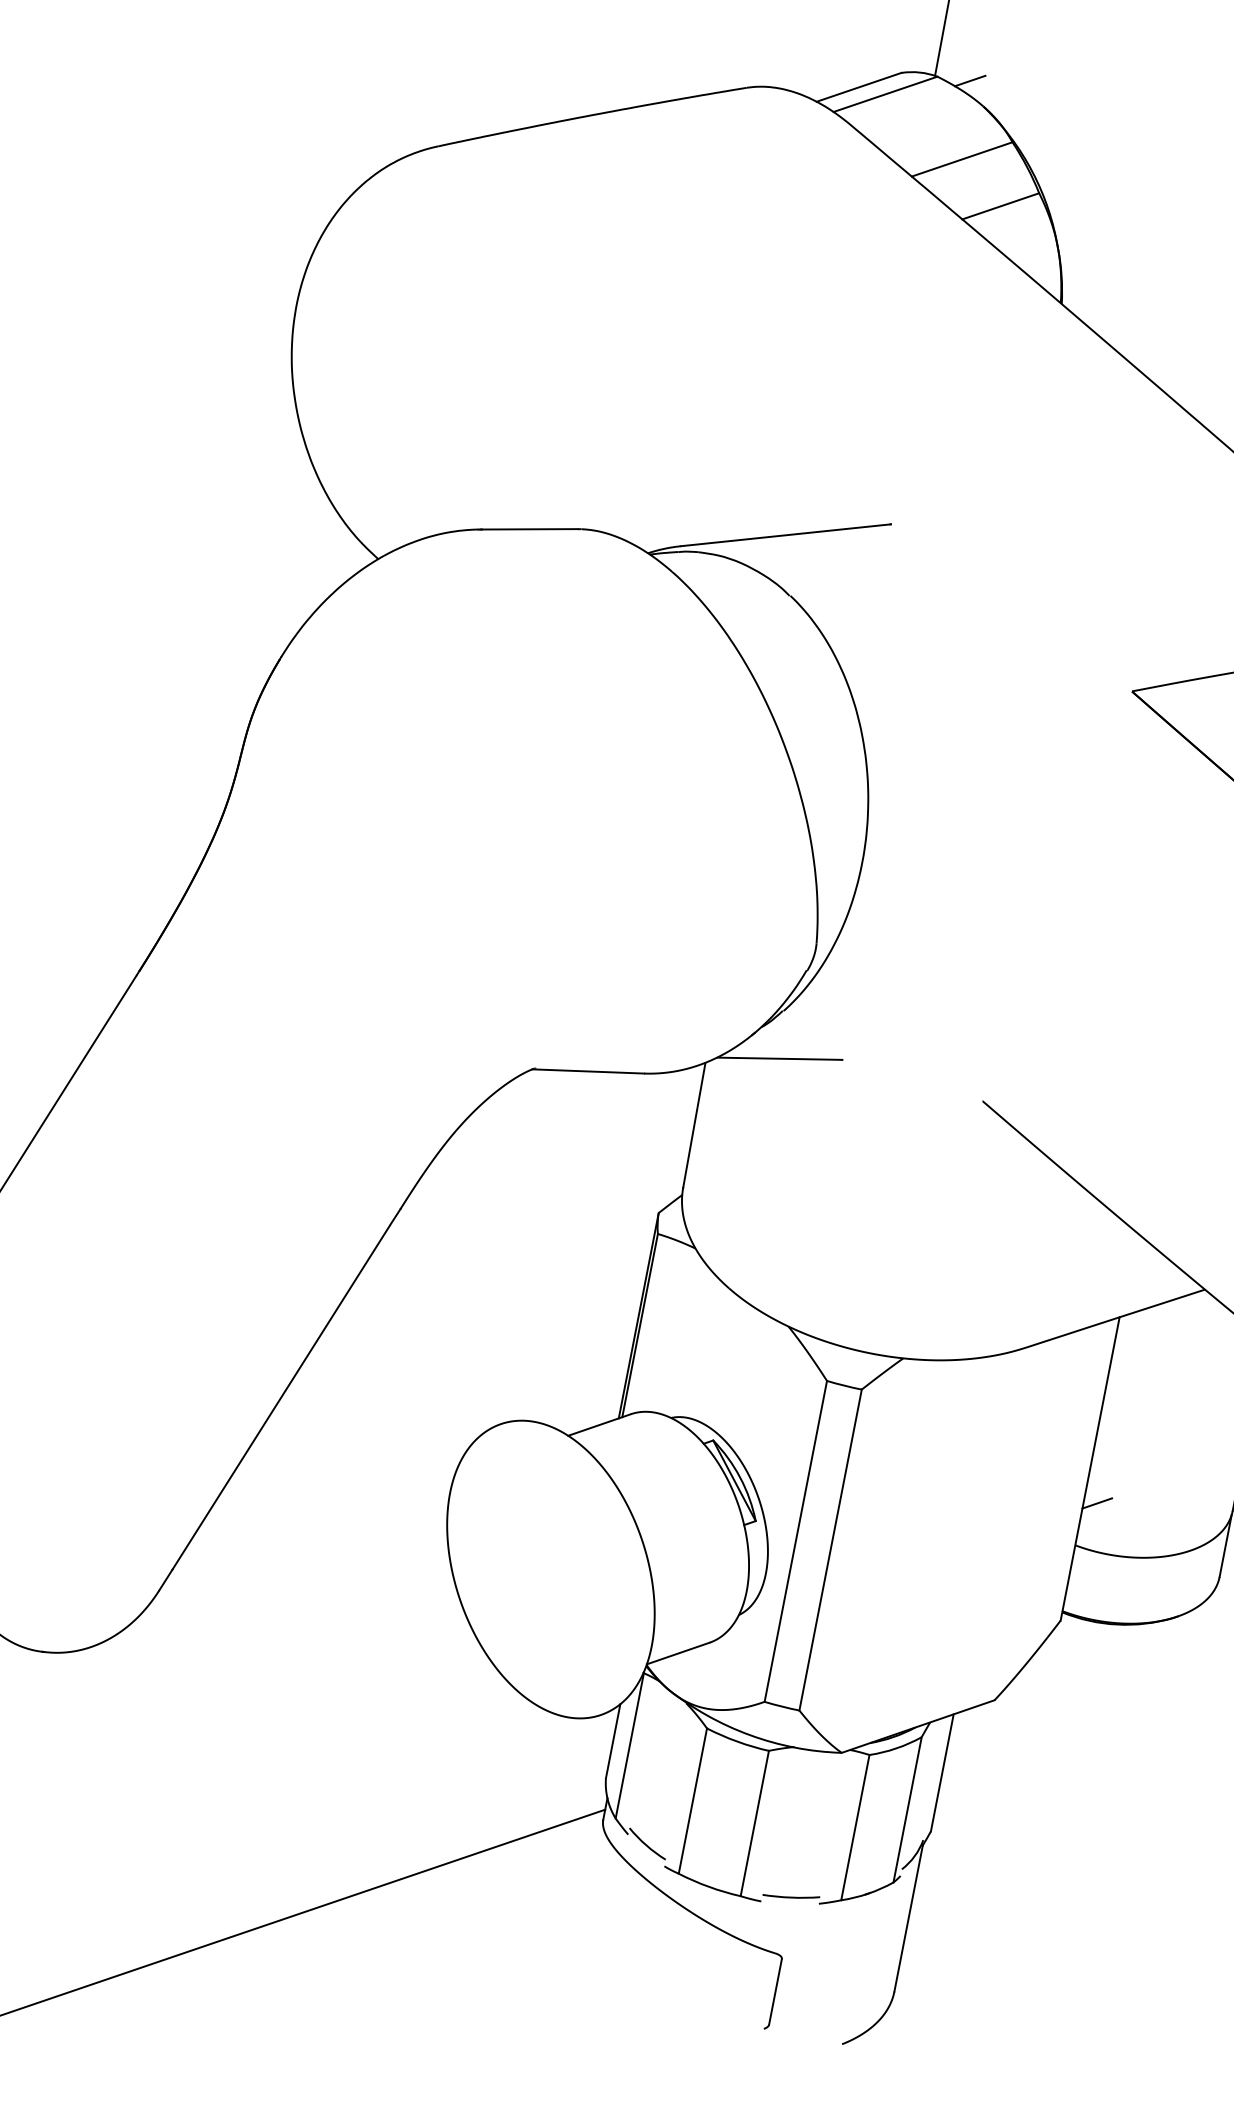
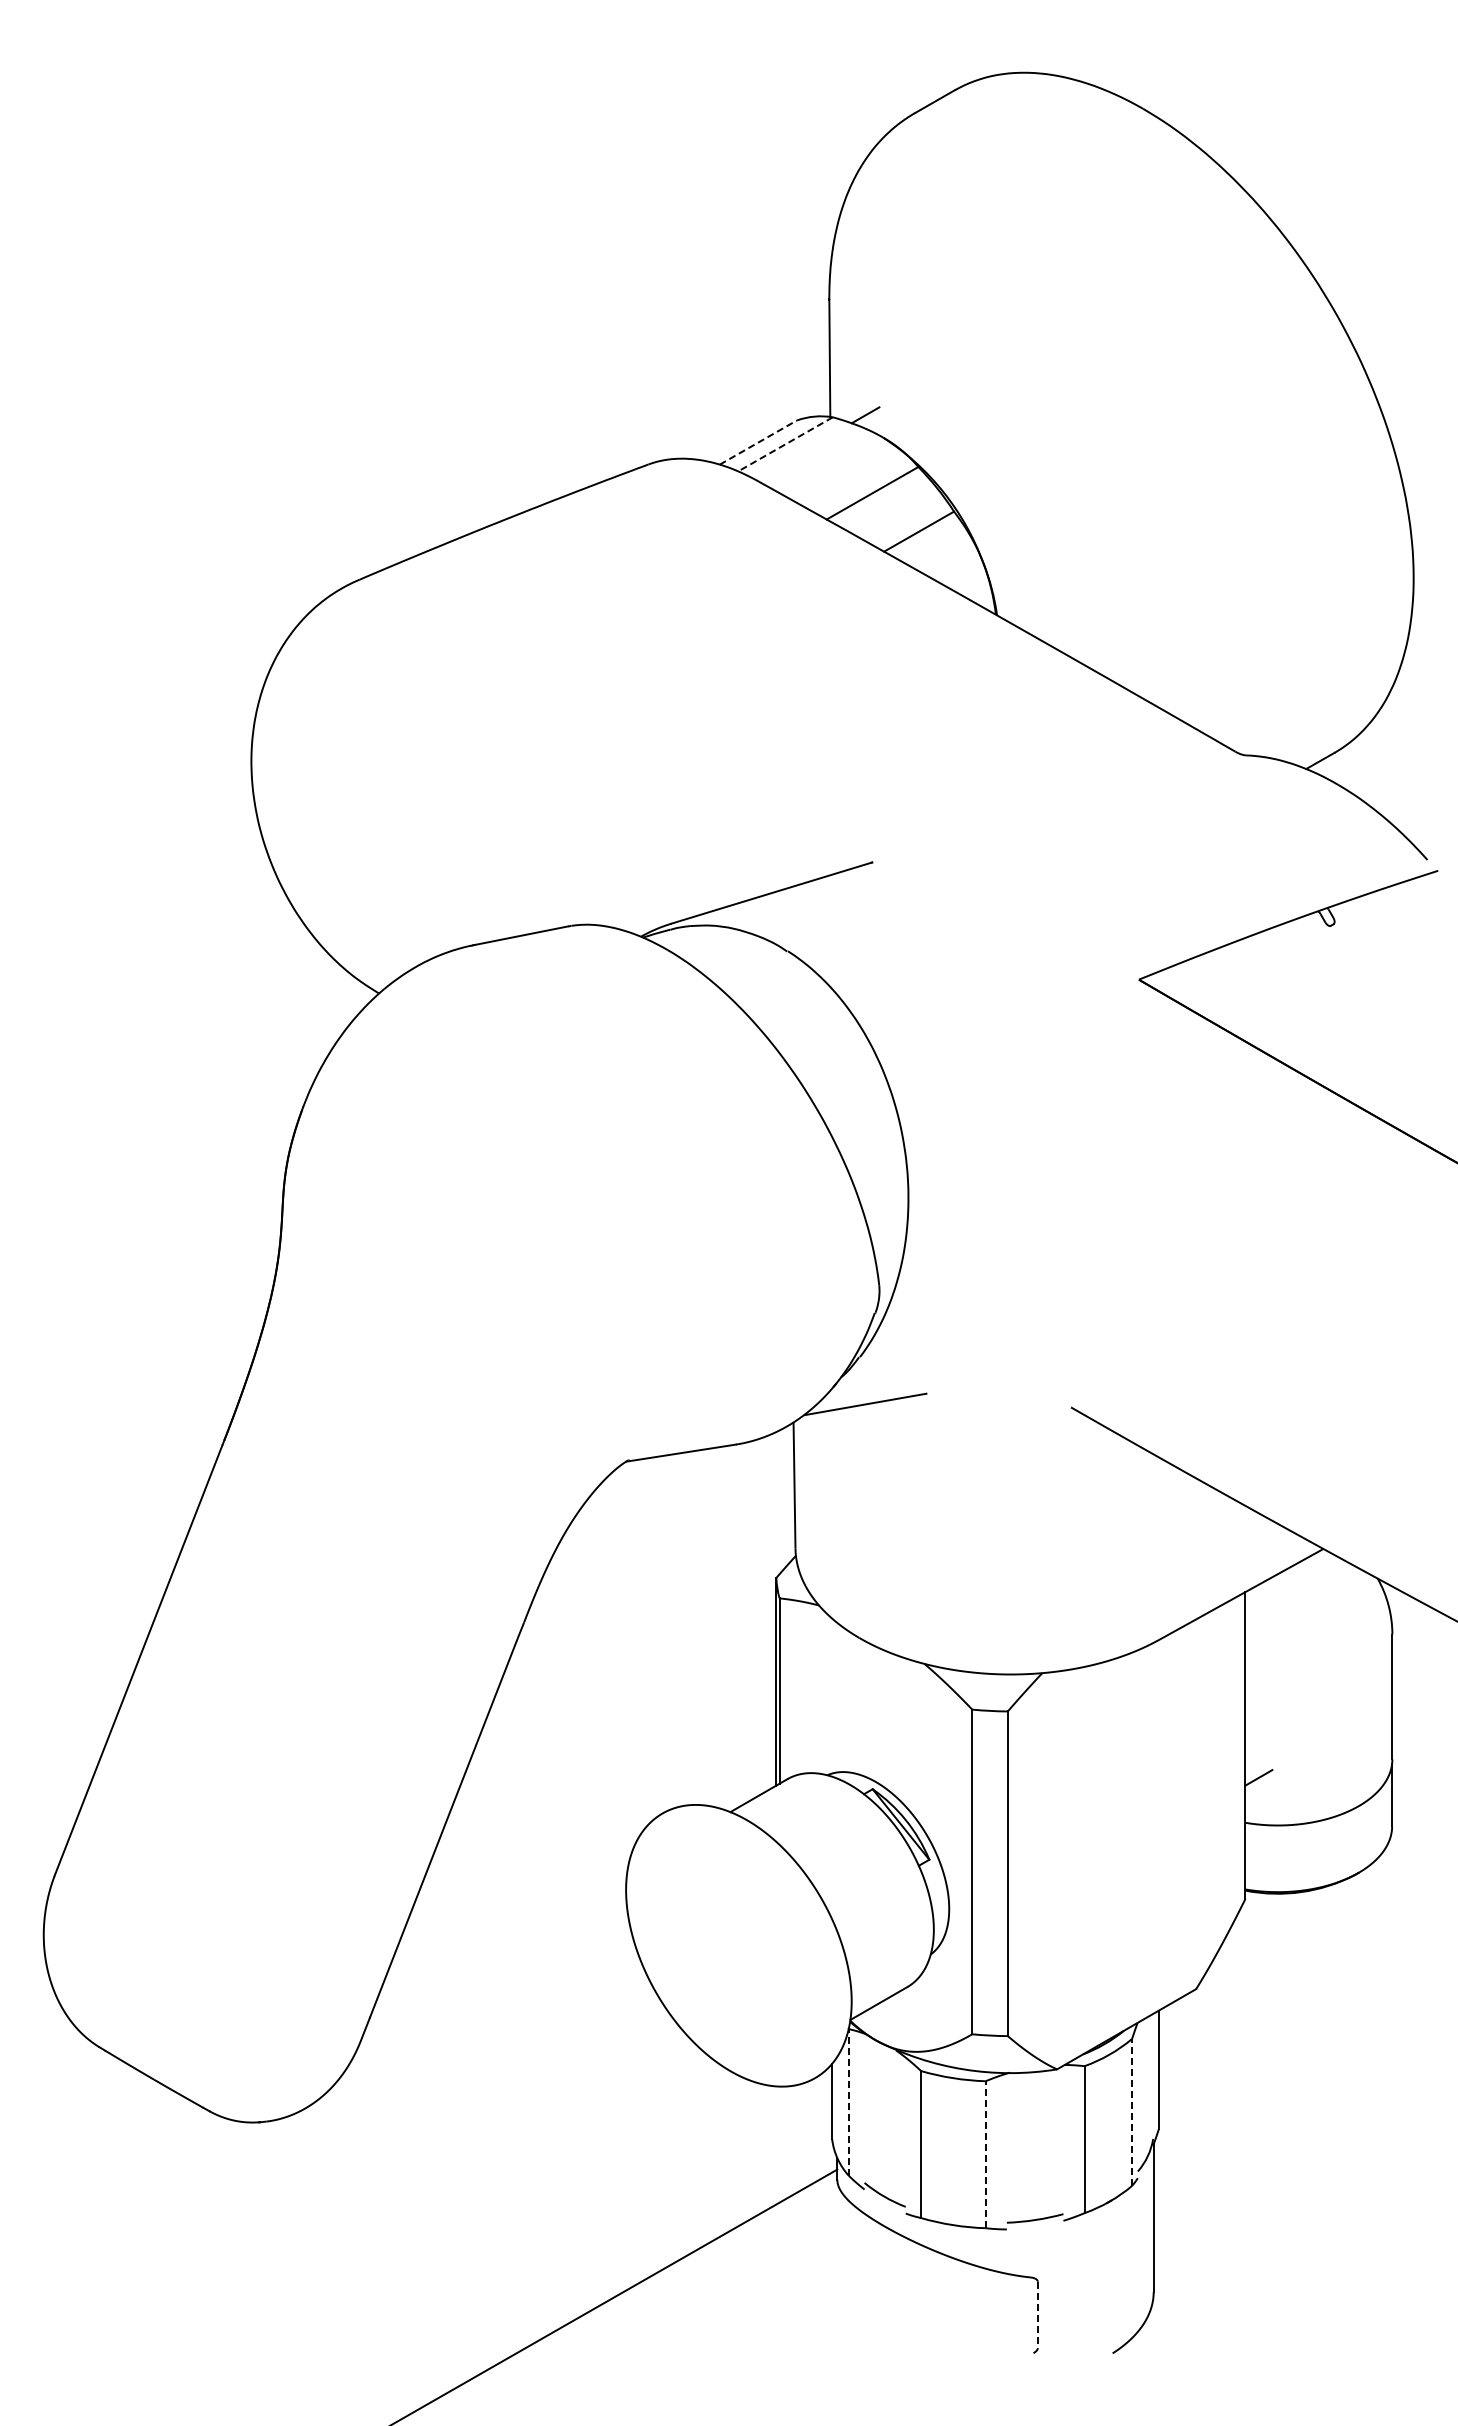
line: (859, 87) -> (758, 442), solid -> dashed
line: (885, 94) -> (785, 444), solid -> dashed
line: (630, 1745) -> (849, 2102), solid -> dashed
line: (908, 1808) -> (1132, 2111), solid -> dashed
line: (754, 1823) -> (985, 2154), solid -> dashed
line: (775, 1992) -> (1037, 2315), solid -> dashed

